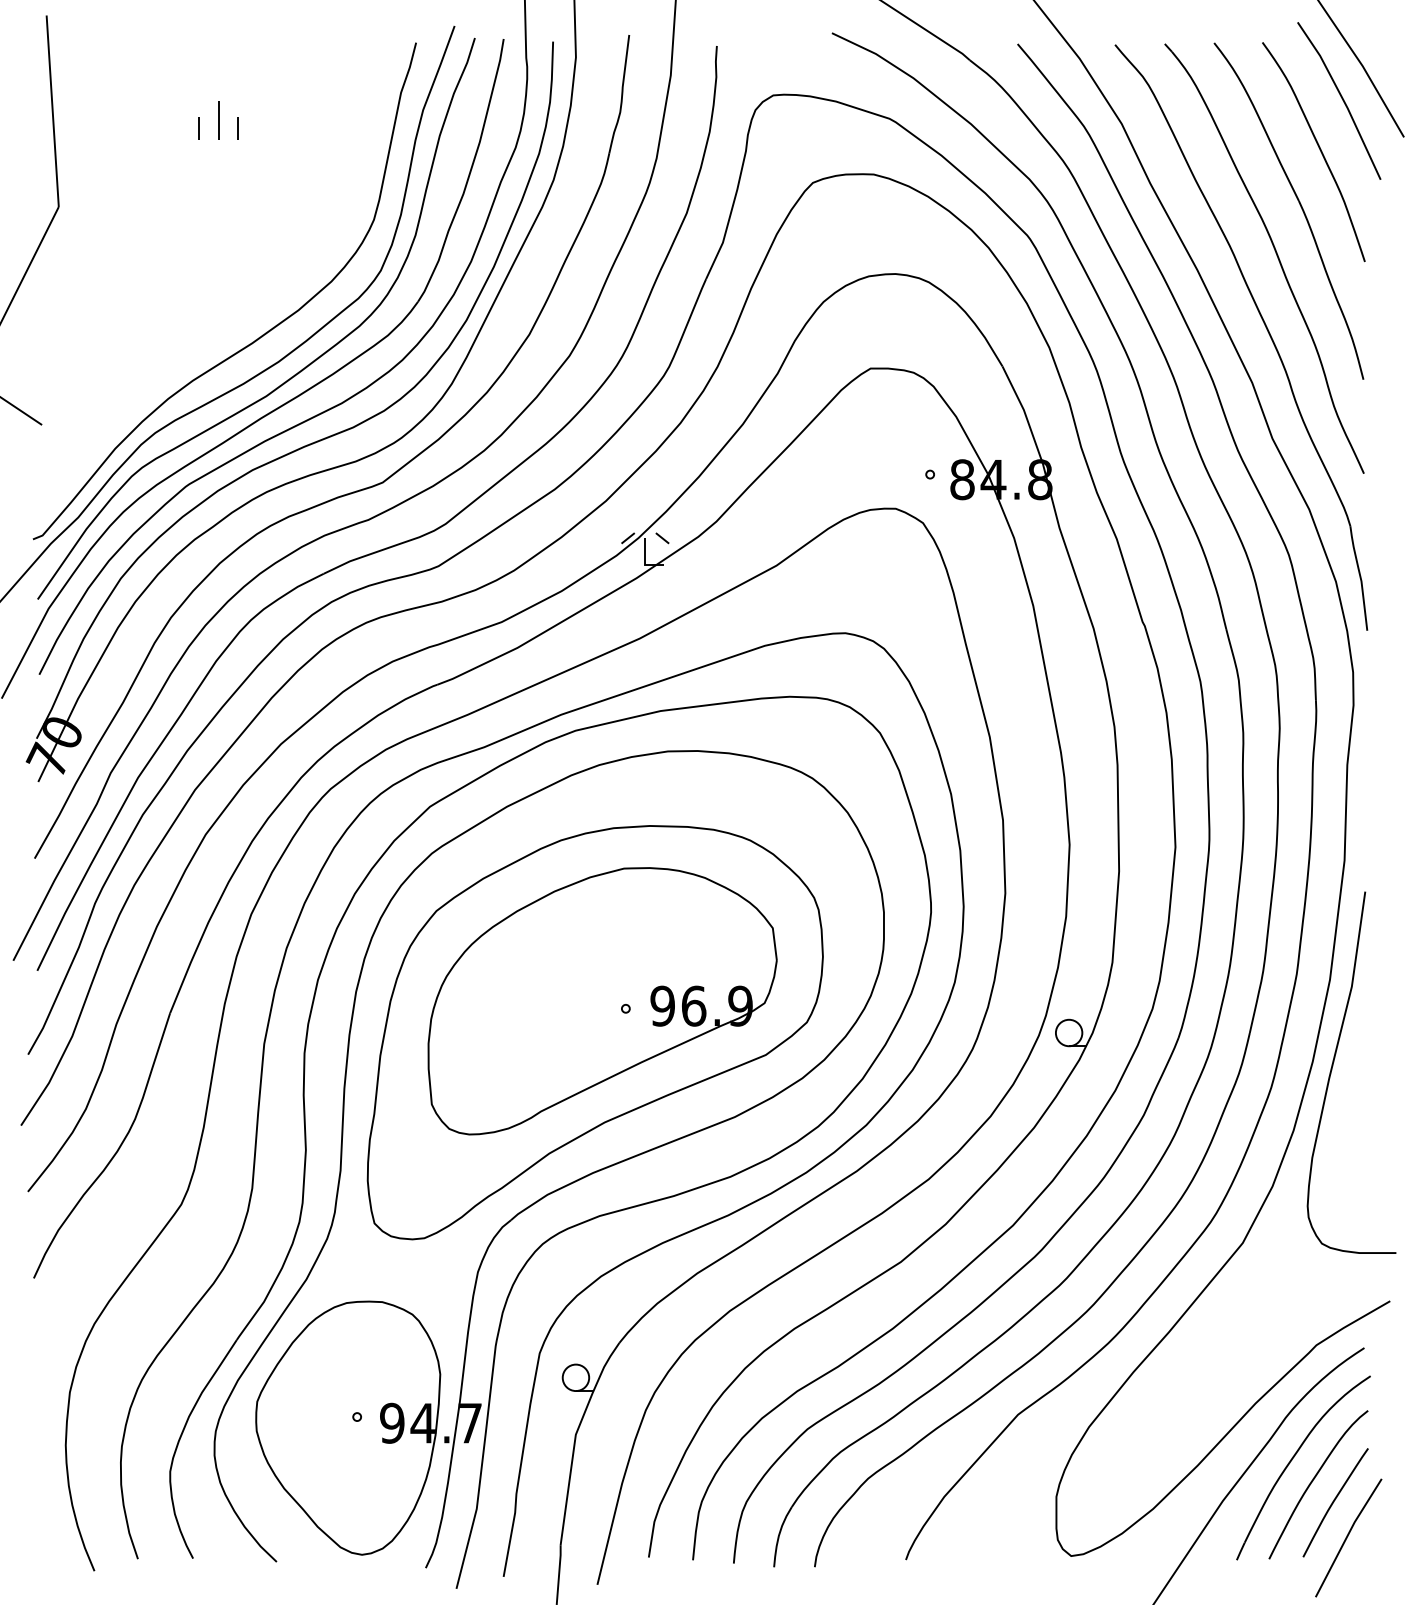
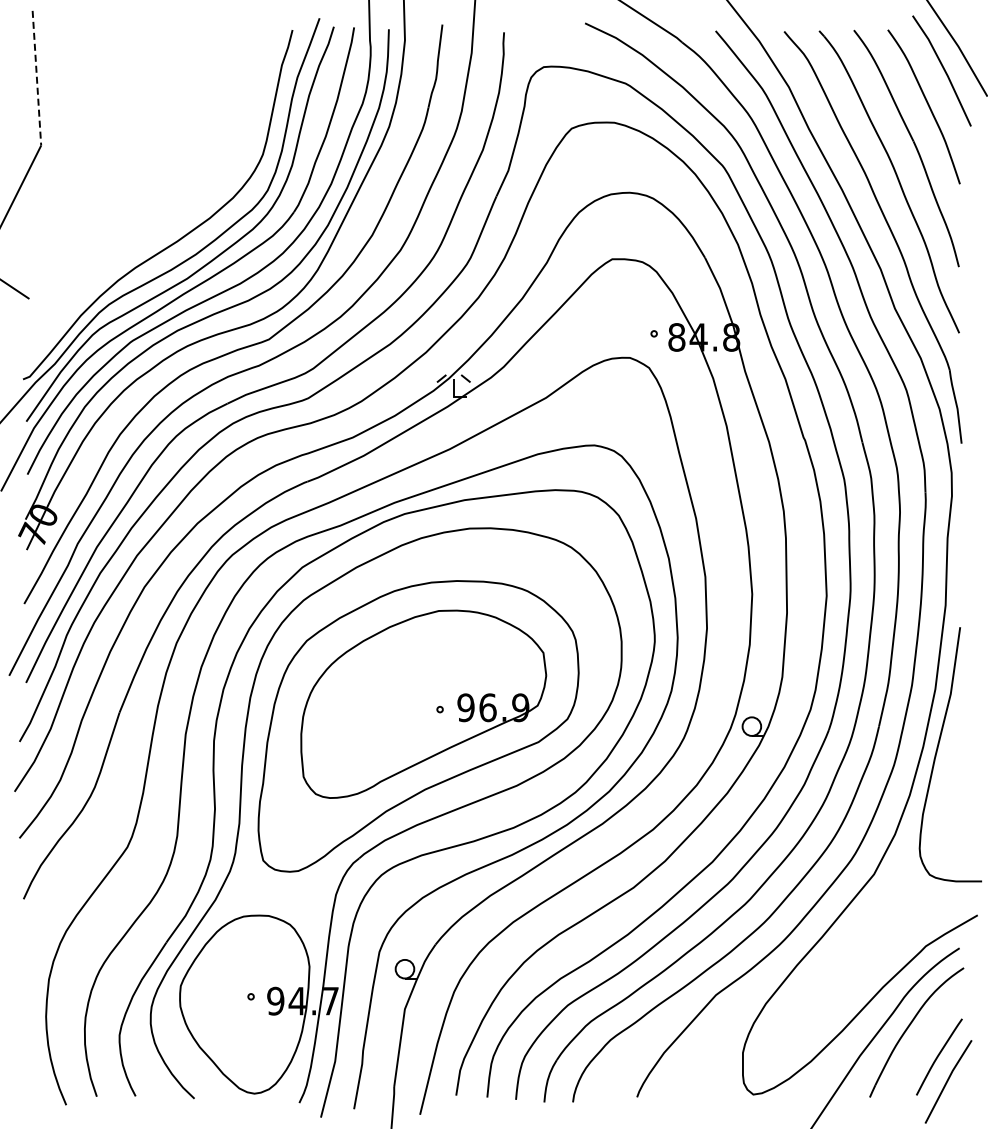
line: (52, 111) -> (36, 78), solid -> dashed
part: (218, 120) -> (153, 84), removed
curve: (1314, 1480) -> (924, 1041), removed

